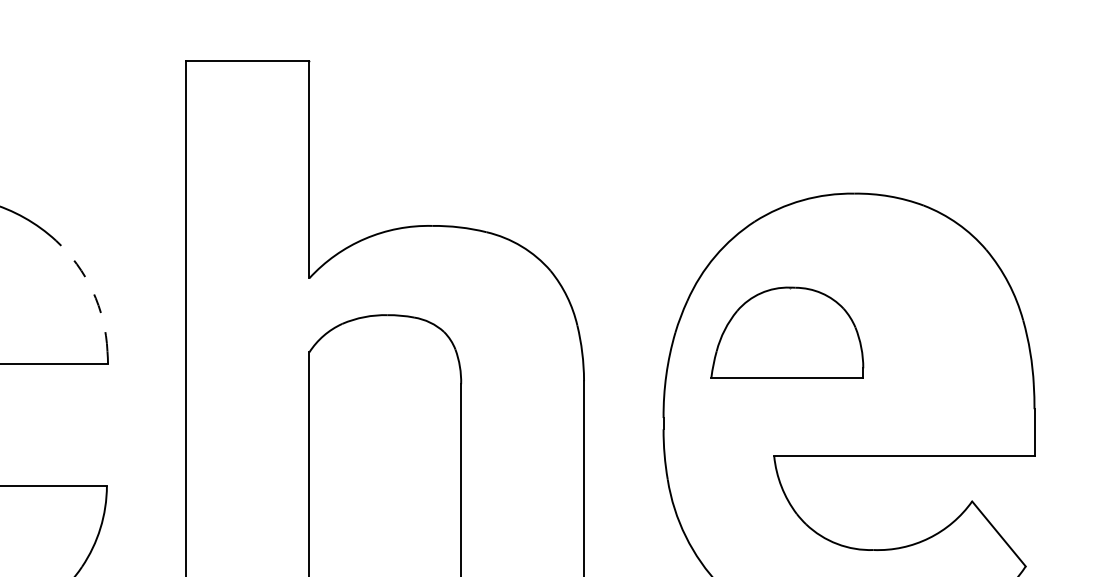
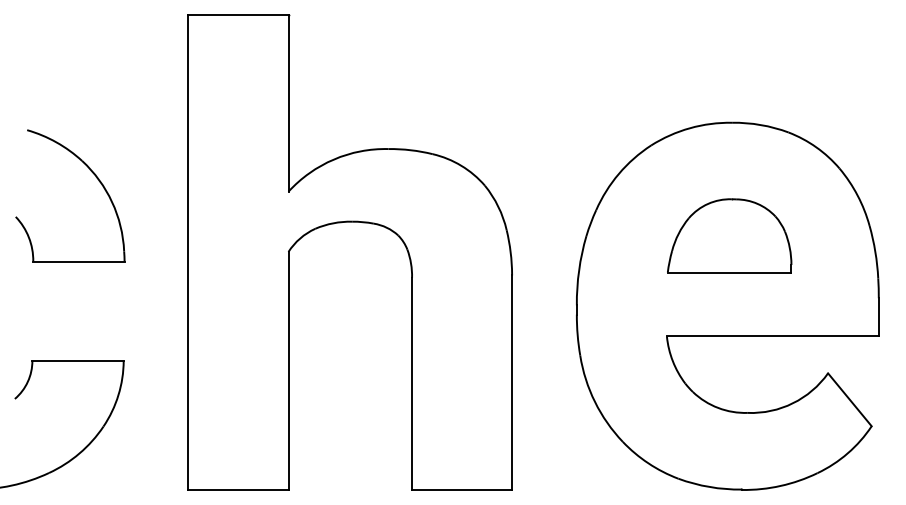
arc: (93, 291) -> (112, 202), dashed -> solid
part: (787, 332) -> (729, 235), moved

